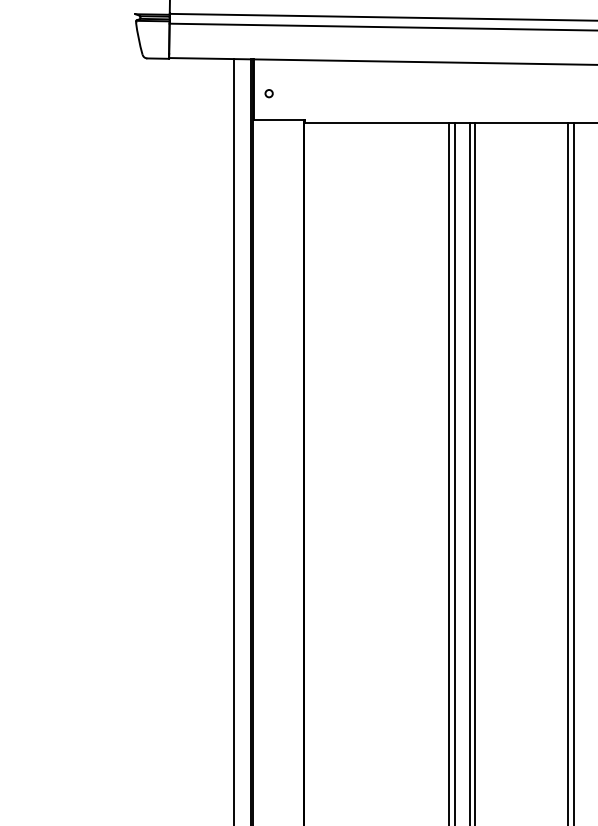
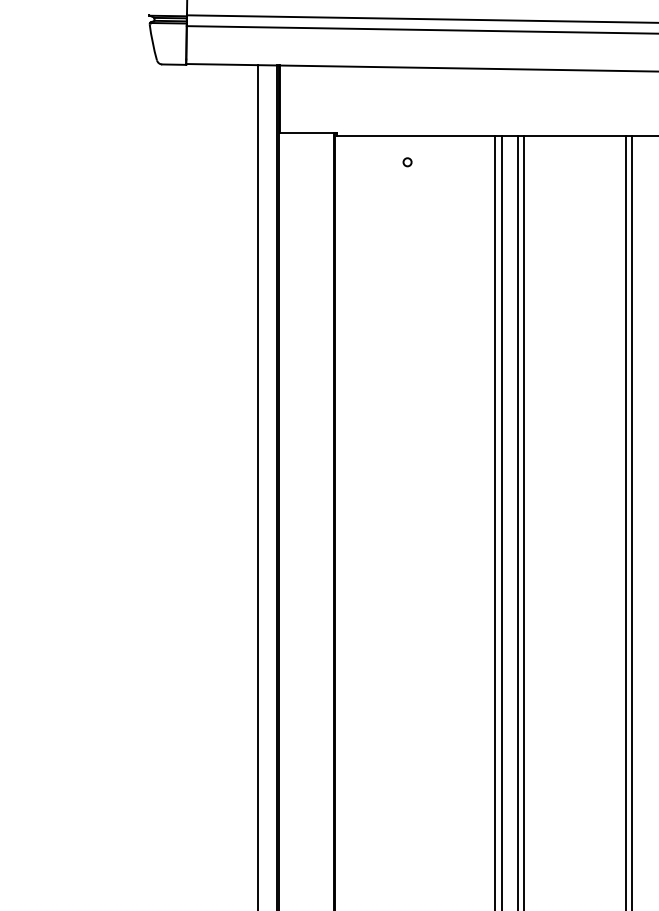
circle: (269, 93) -> (407, 162), moved

